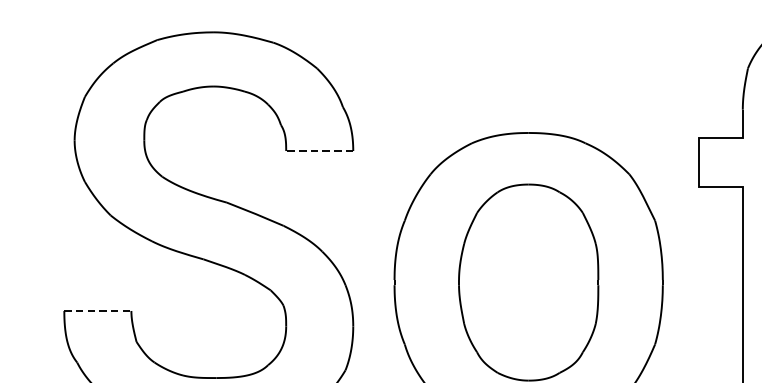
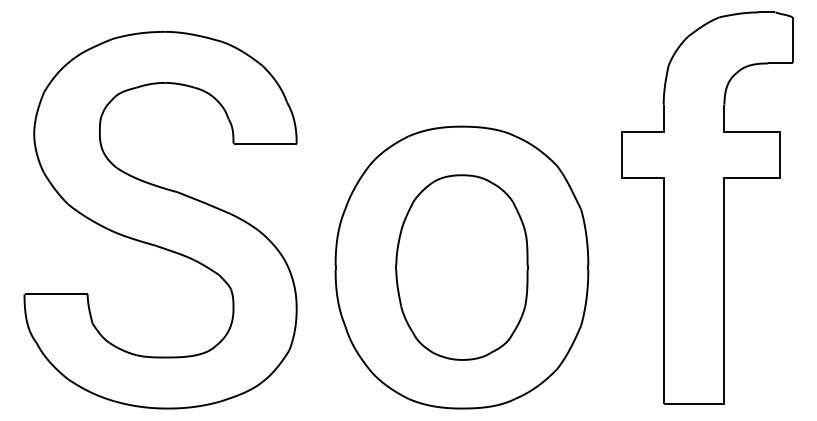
line: (320, 150) -> (265, 143), dashed -> solid
line: (98, 311) -> (56, 294), dashed -> solid

